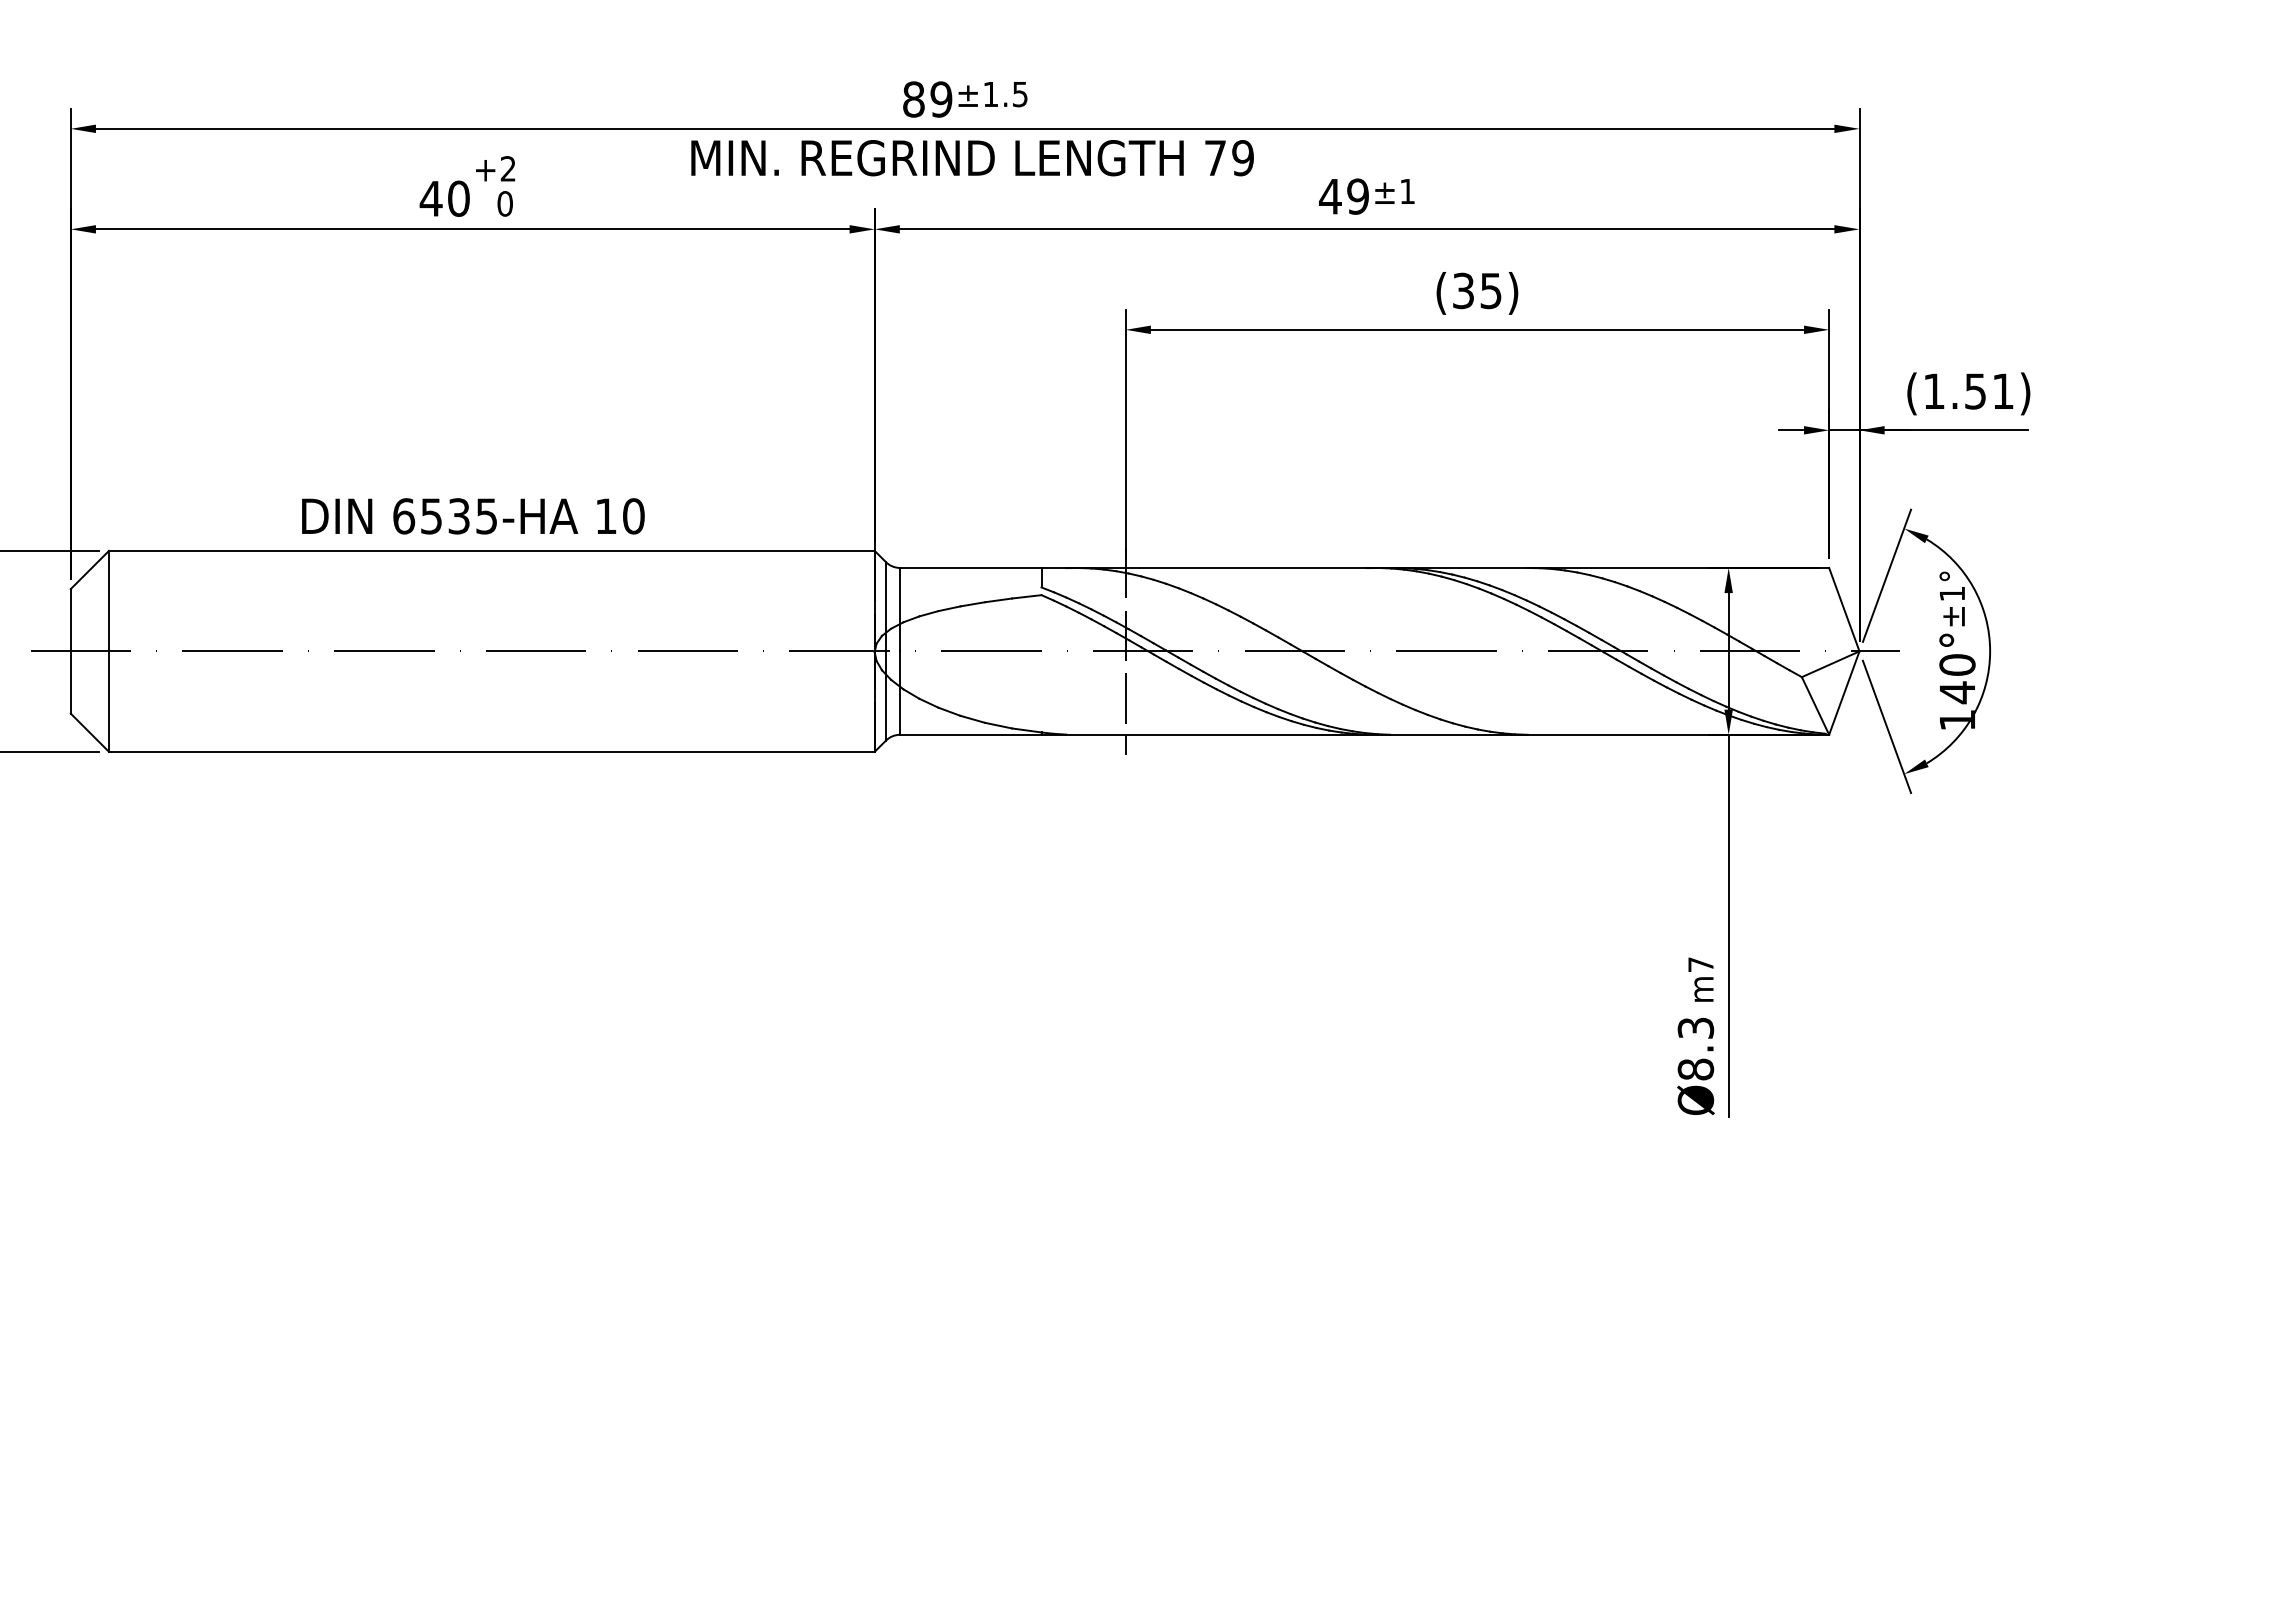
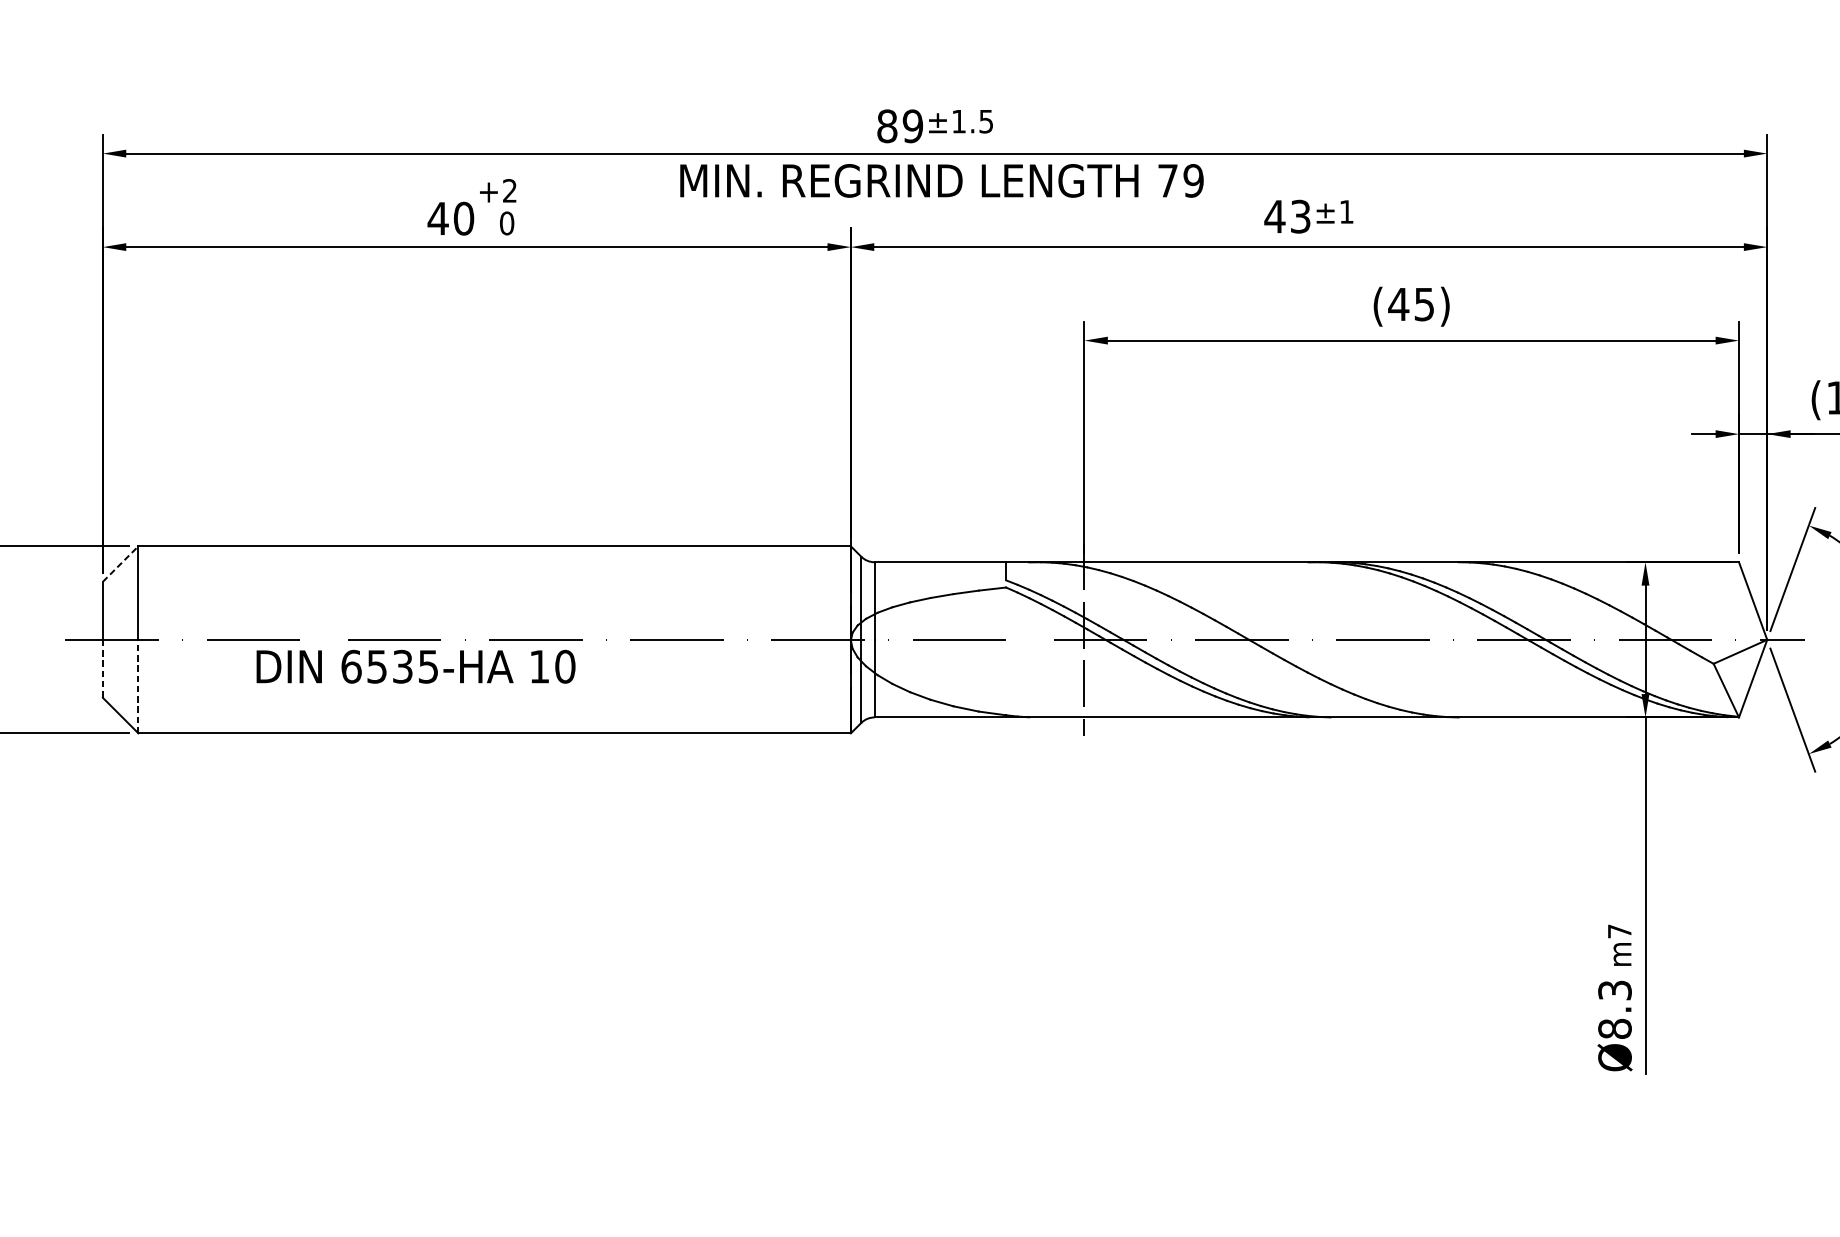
text: (1357, 196) -> (1300, 216), 49 -> 43
text: (1463, 290) -> (1398, 304), (35) -> (45)
text: (473, 516) -> (416, 666), moved
line: (90, 569) -> (121, 563), solid -> dashed
line: (70, 683) -> (102, 669), solid -> dashed
line: (109, 701) -> (138, 686), solid -> dashed

